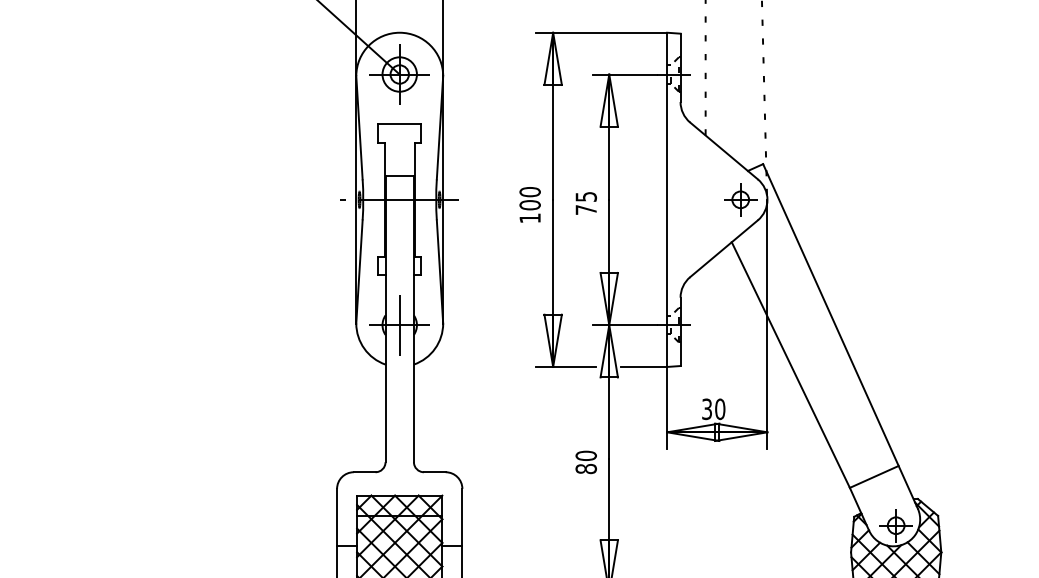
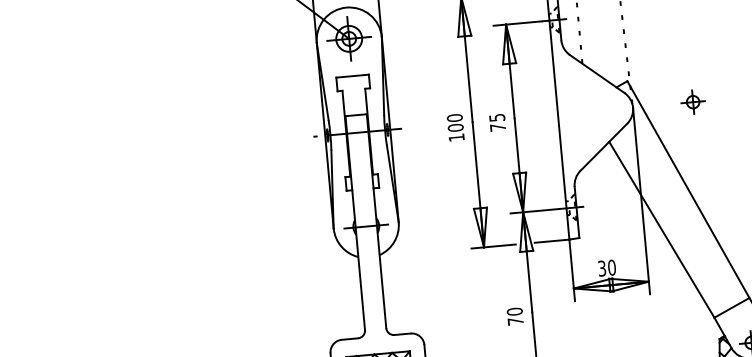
part: (740, 199) -> (692, 101), moved
line: (399, 324) -> (366, 226), removed
text: (585, 468) -> (515, 321), 80 -> 70

